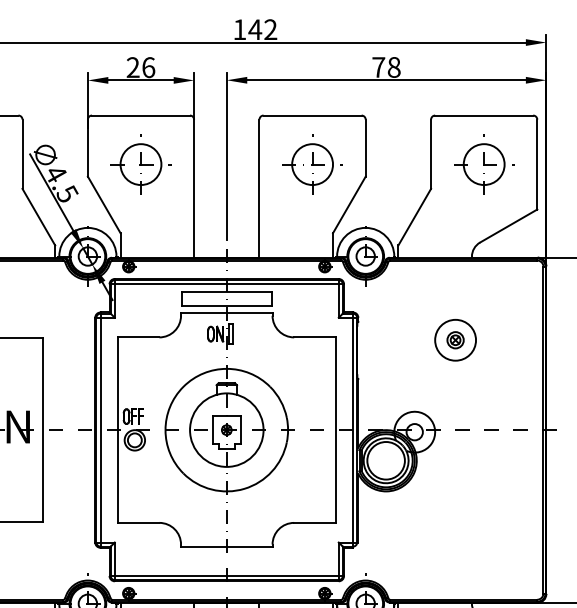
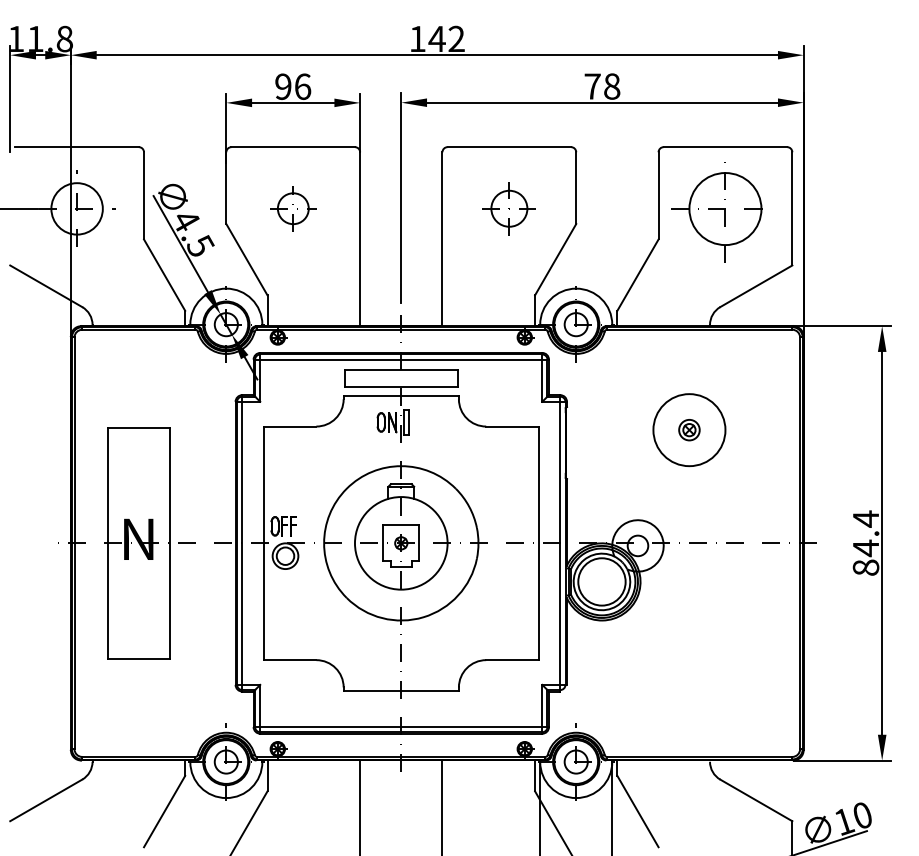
text: (133, 67) -> (283, 86), 26 -> 96
part: (141, 164) -> (293, 208), size x0.6
part: (312, 164) -> (509, 208), size x0.7
part: (484, 164) -> (725, 208), size x1.4
circle: (455, 339) -> (689, 429), size x1.4

